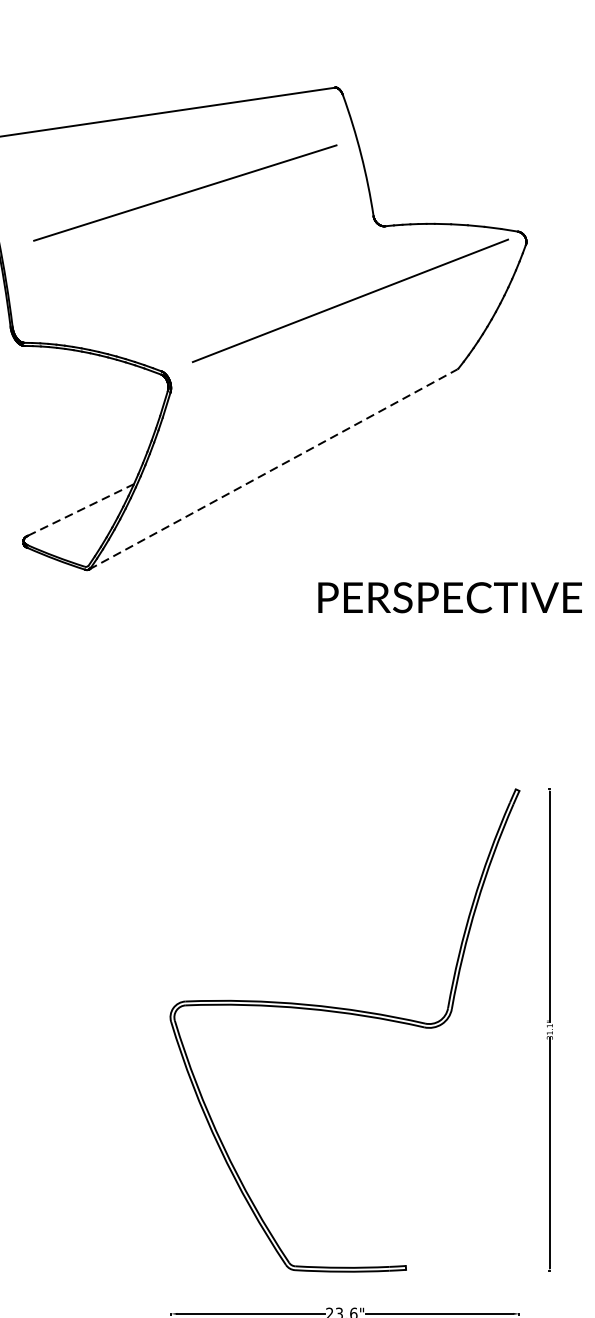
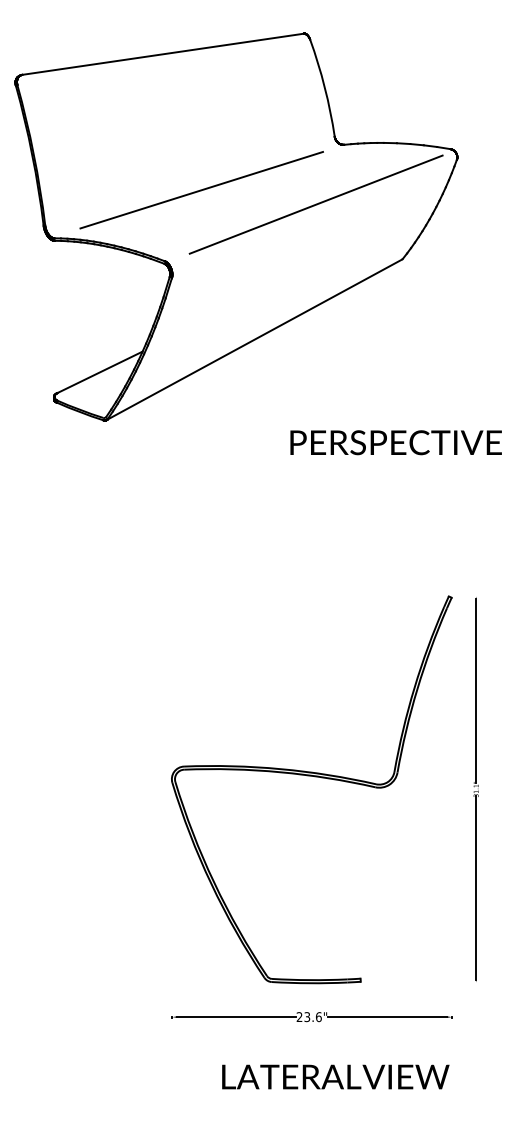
line: (185, 193) -> (201, 190), moved
line: (273, 468) -> (254, 339), dashed -> solid
line: (81, 510) -> (100, 372), dashed -> solid

